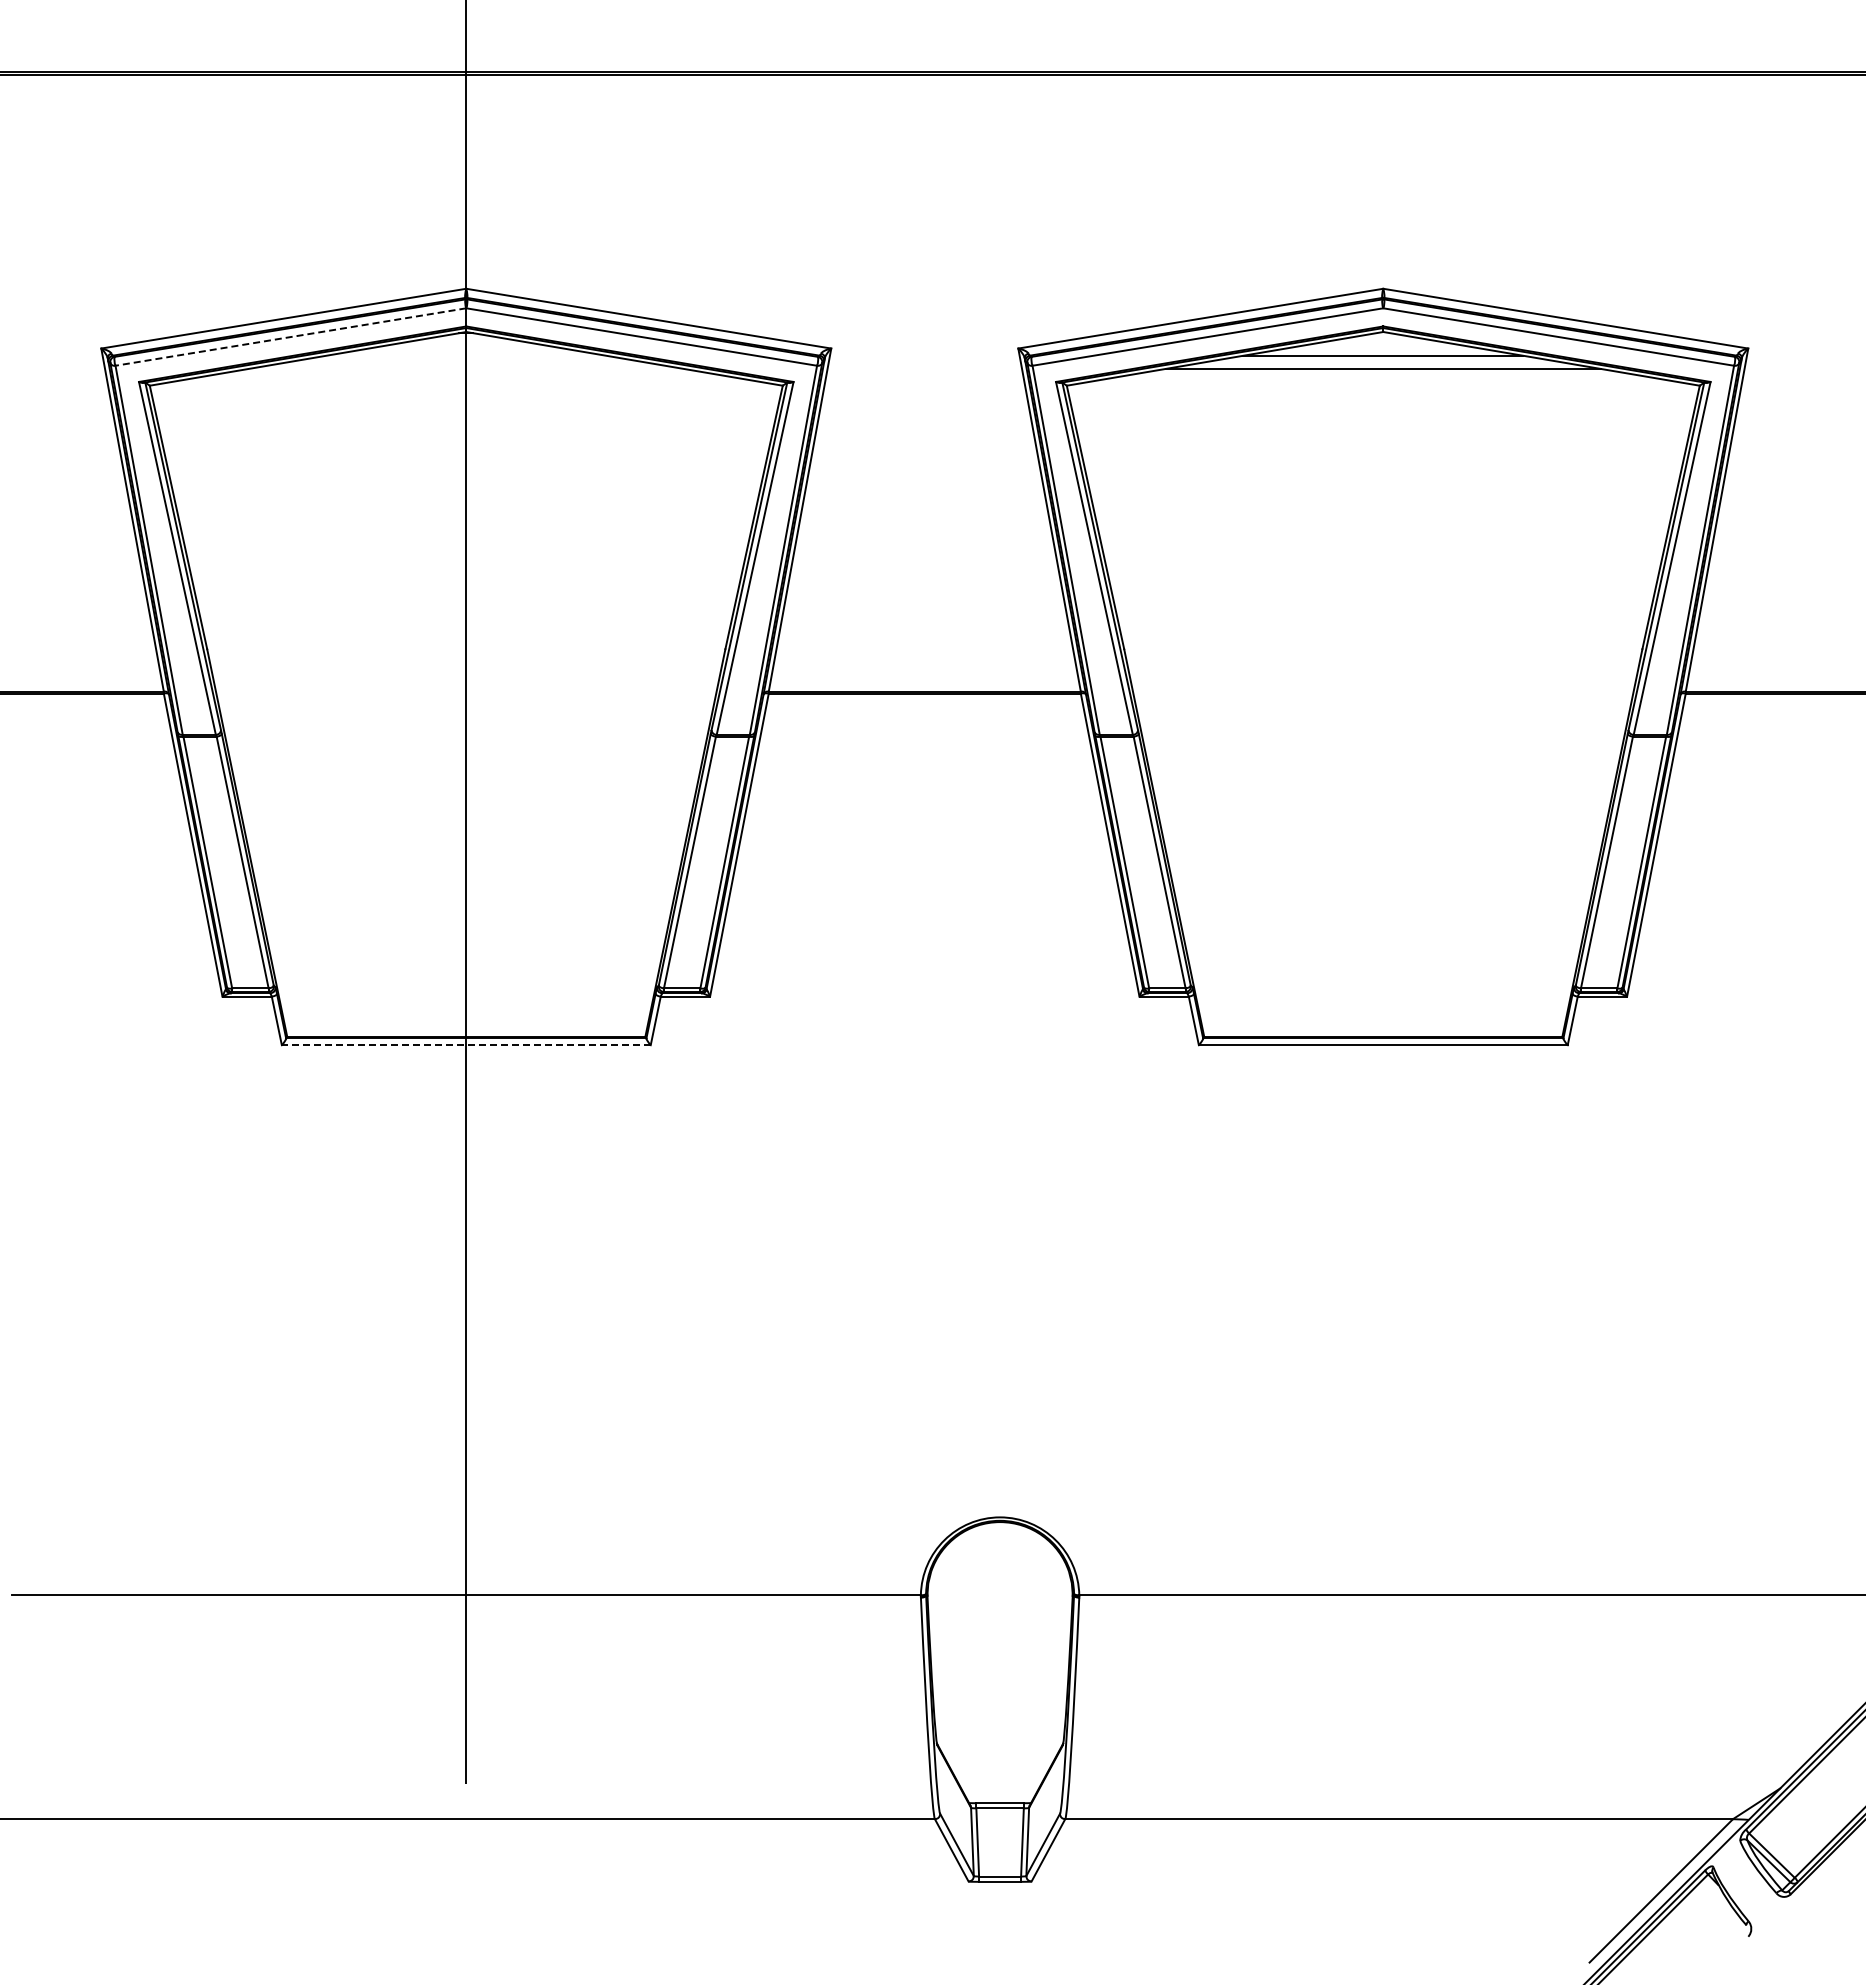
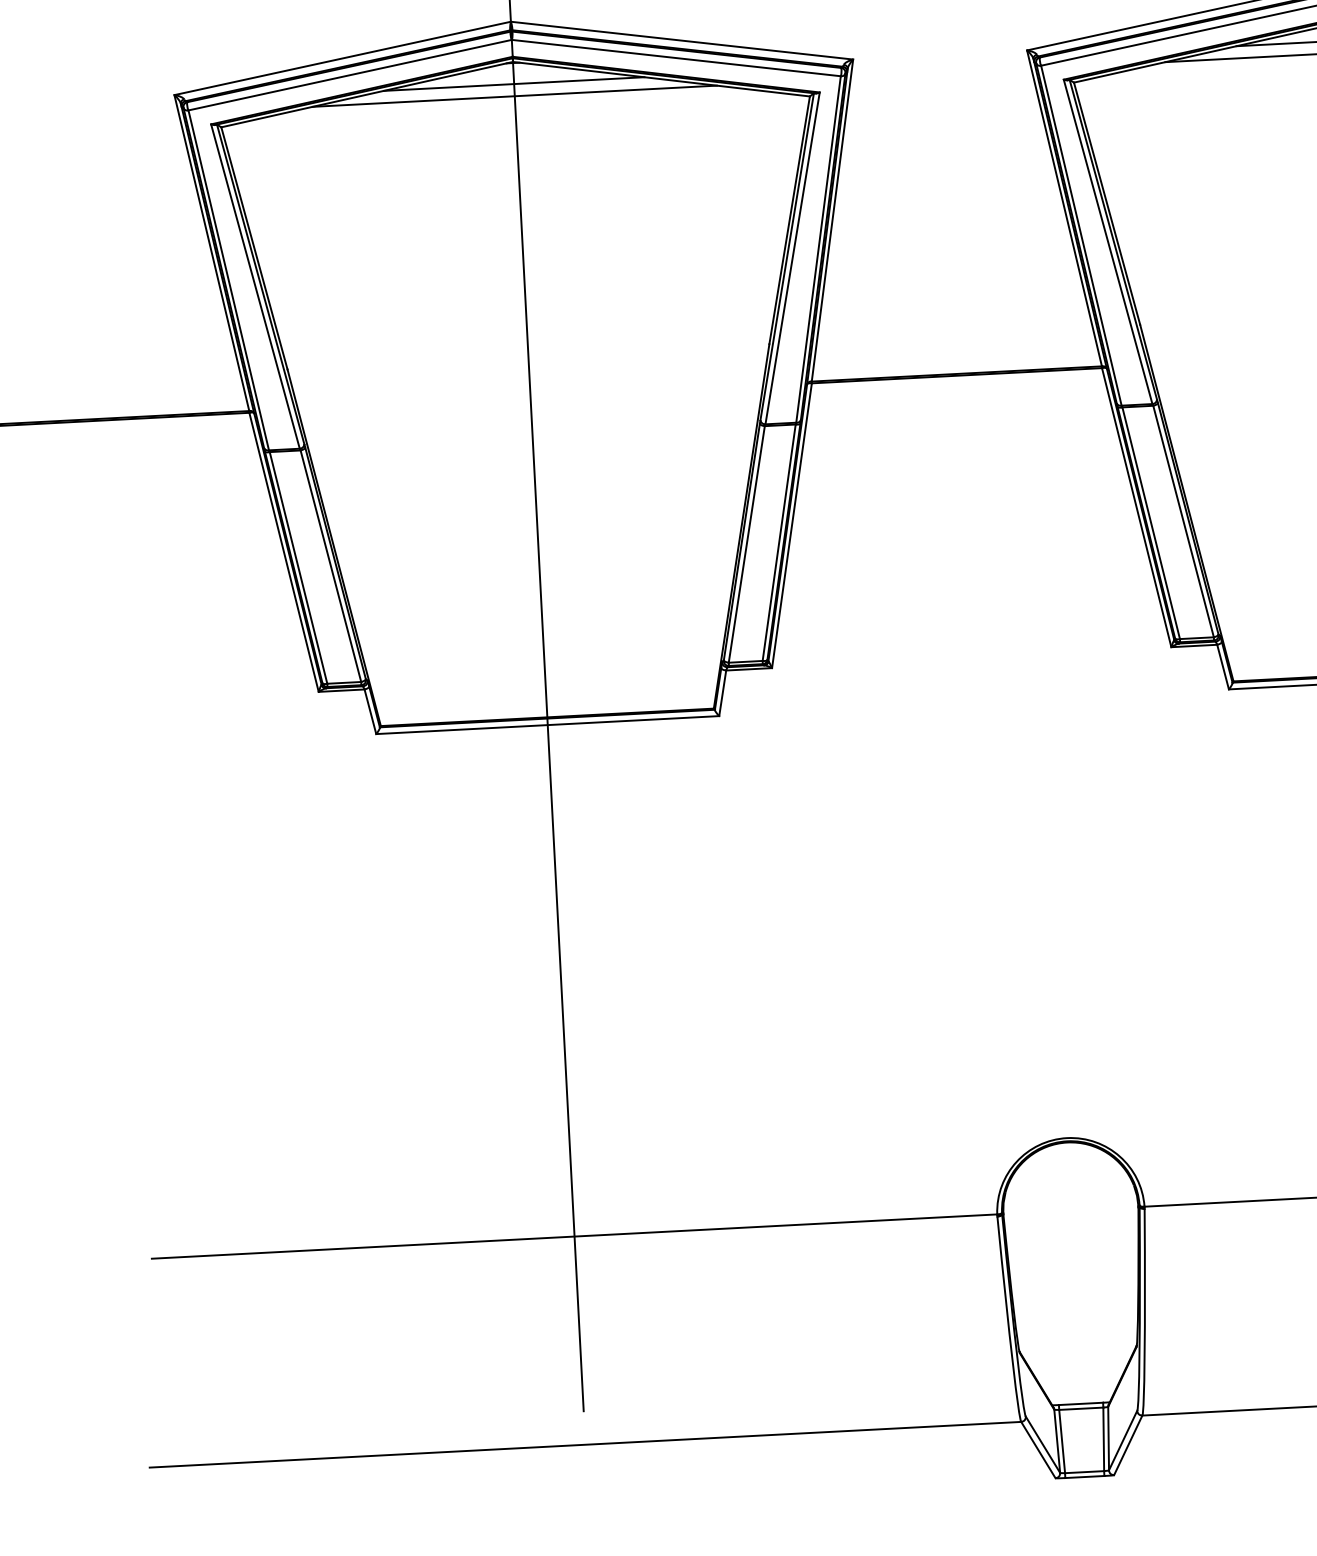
line: (290, 337) -> (349, 75), dashed -> solid
line: (466, 355) -> (514, 83), added
line: (465, 368) -> (514, 95), added
line: (465, 1045) -> (547, 725), dashed -> solid

